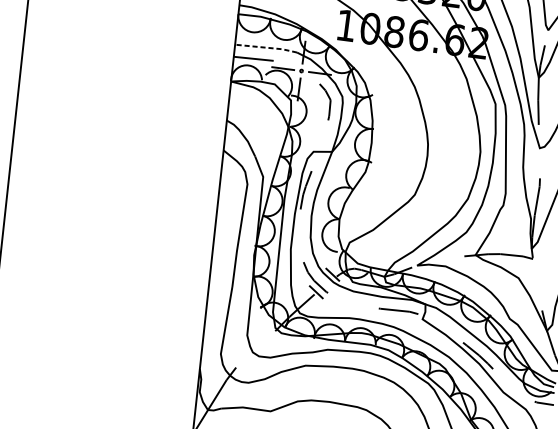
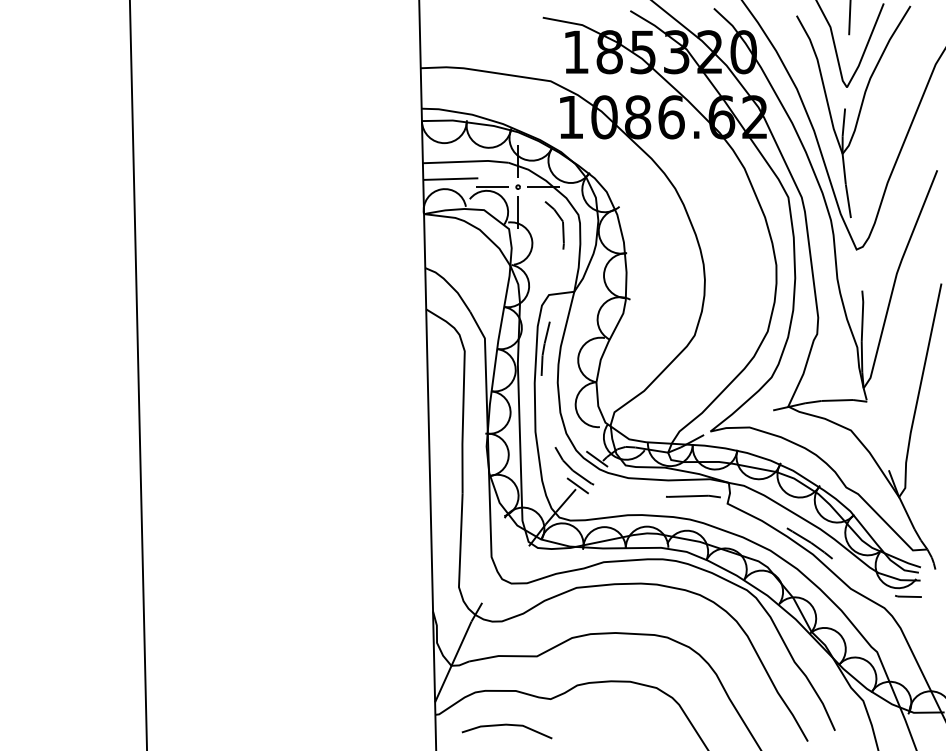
line: (266, 47) -> (466, 161), dashed -> solid

